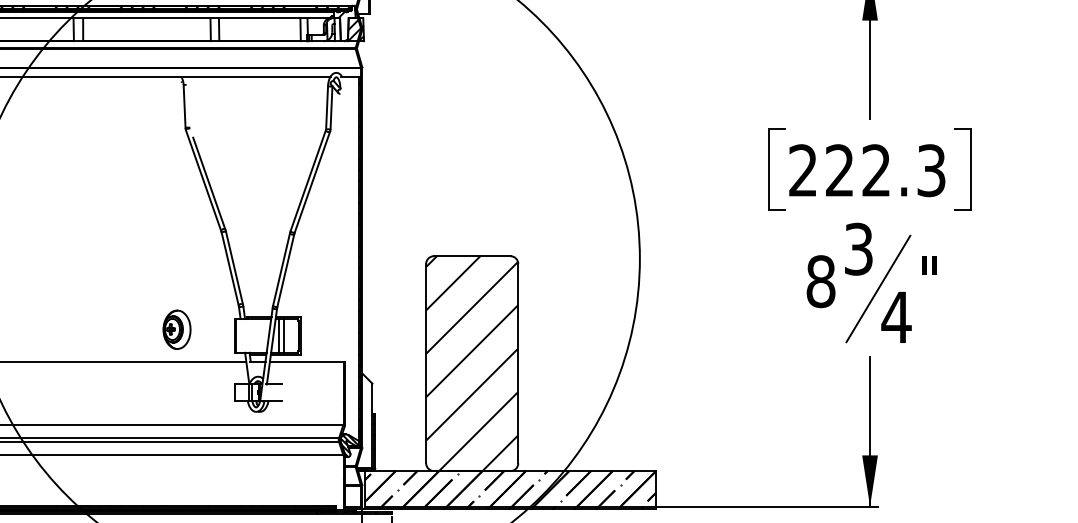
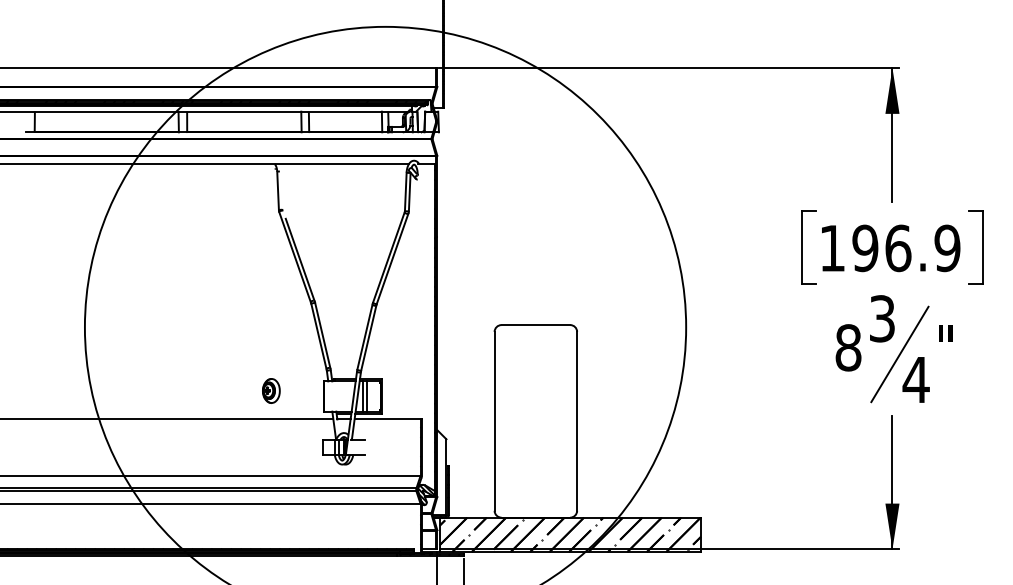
hatch: (355, 29) -> (431, 121), removed
text: (867, 170) -> (890, 248), 222.3 -> 196.9
part: (177, 329) -> (271, 390), size x0.7
hatch: (471, 363) -> (535, 421), removed

